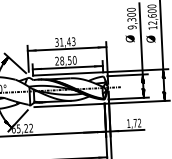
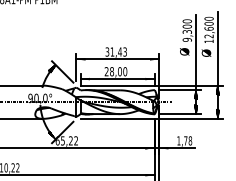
text: (69, 60) -> (119, 71), 28,50 -> 28,00
text: (139, 122) -> (190, 140), 1,72 -> 1,78

